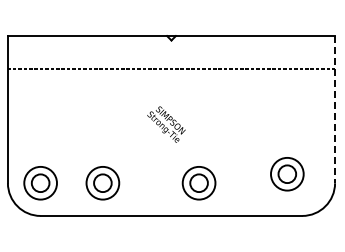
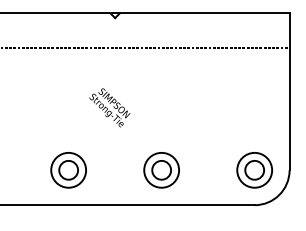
line: (335, 109) -> (290, 91), dashed -> solid
part: (287, 174) -> (254, 170), moved
part: (102, 183) -> (68, 170), moved
part: (198, 183) -> (161, 170), moved

